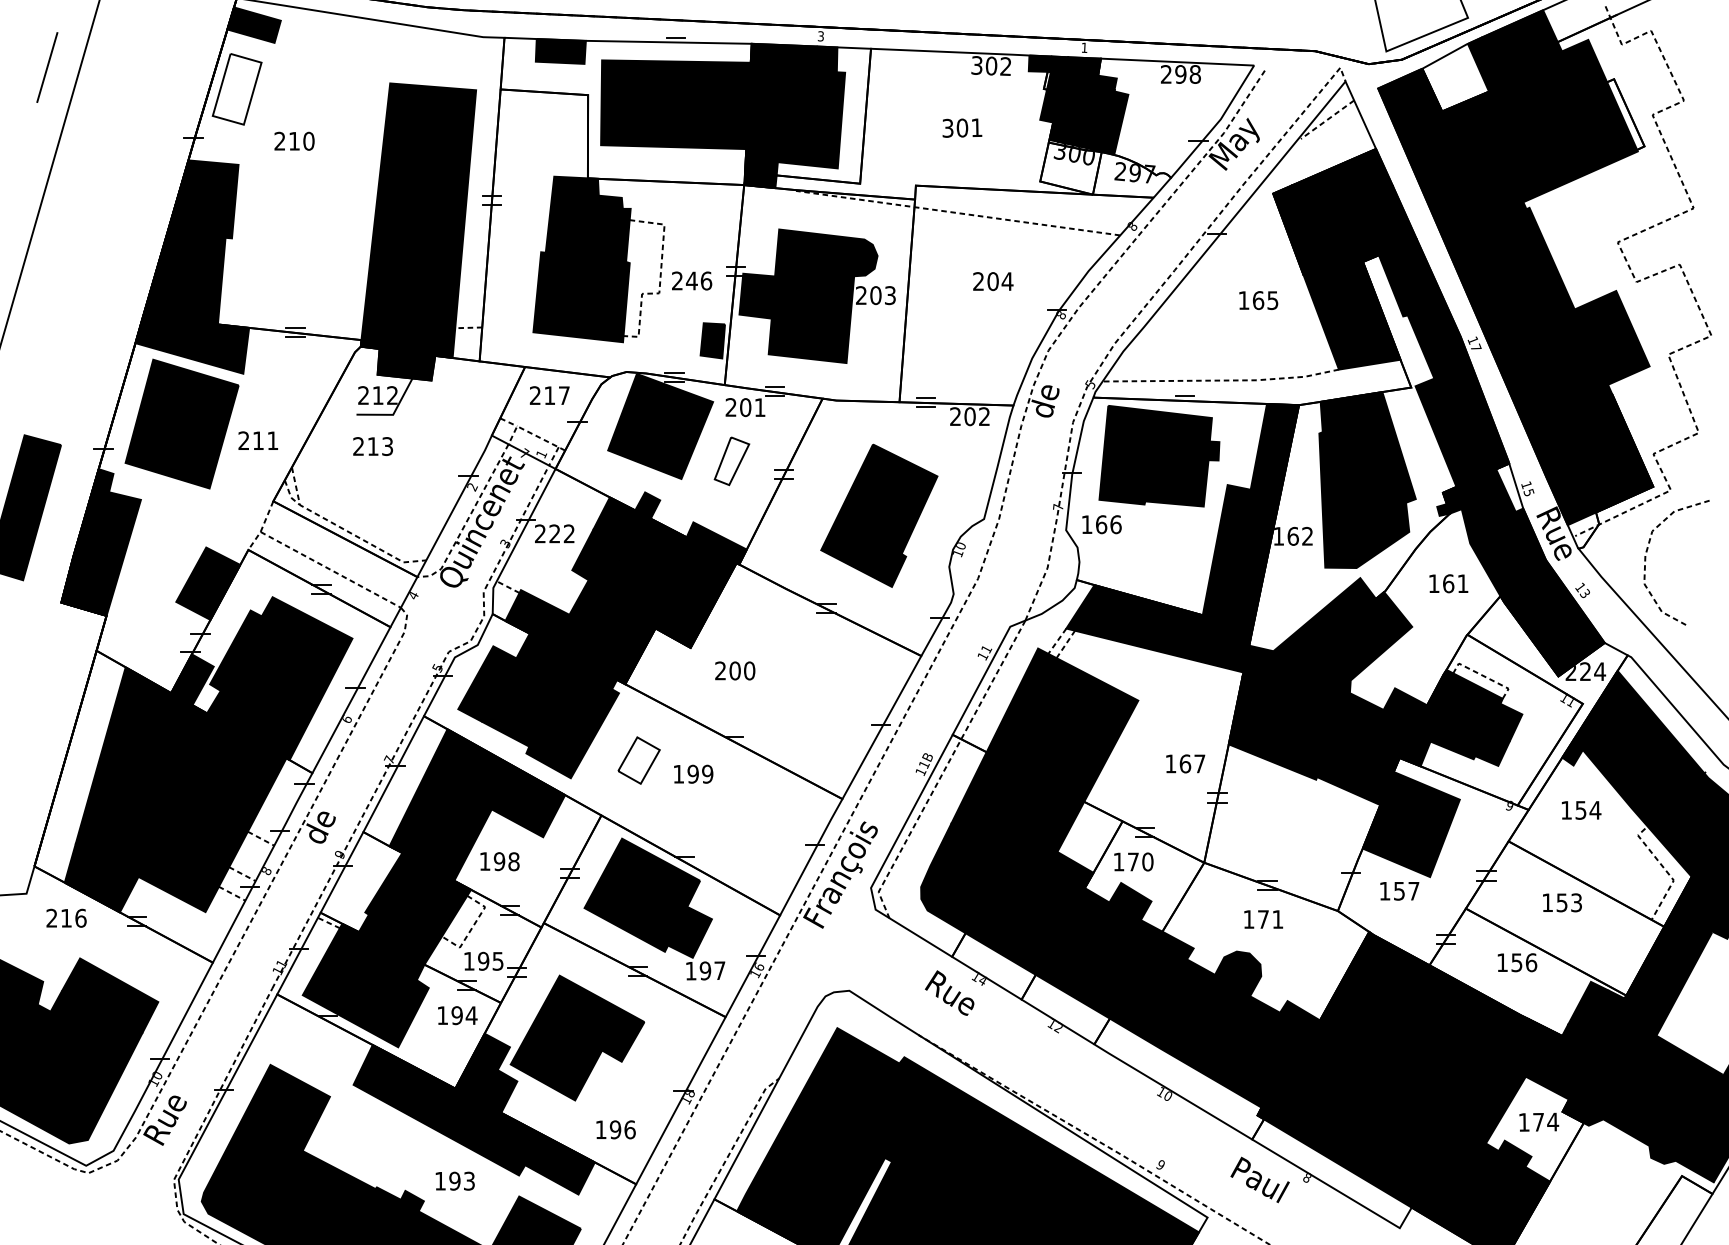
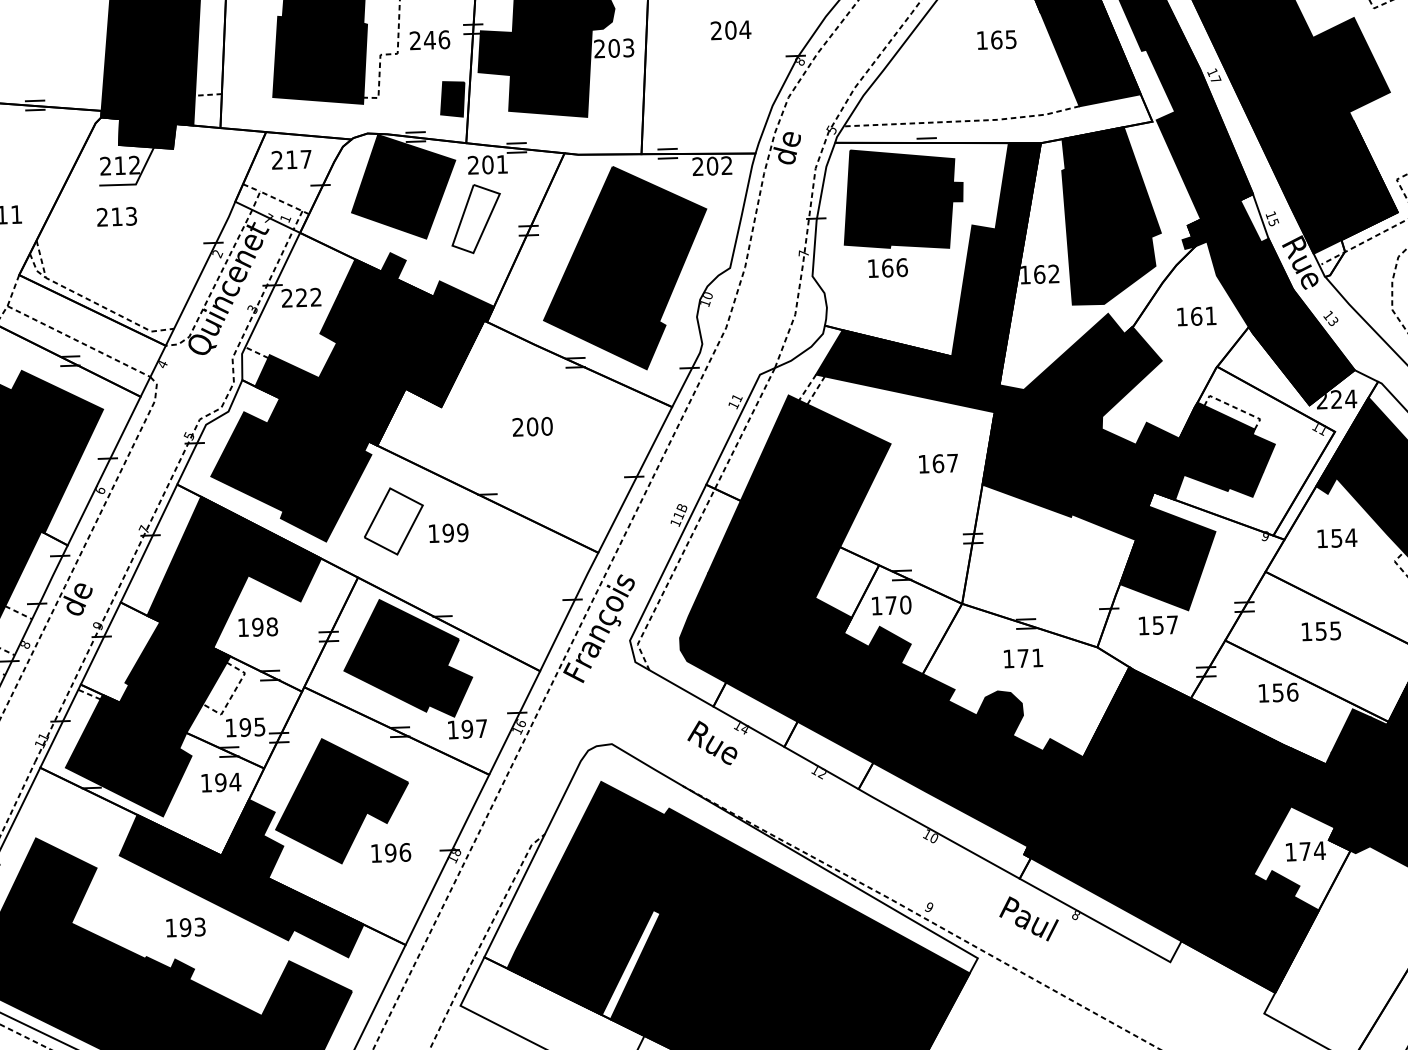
part: (731, 461) -> (475, 219), size x1.43
part: (879, 515) -> (625, 268), size x1.43
text: (1101, 524) -> (887, 267), moved
text: (735, 670) -> (532, 426), moved
part: (638, 760) -> (393, 521), size x1.43
text: (1185, 763) -> (938, 463), moved
text: (1576, 902) -> (1335, 630), 153 -> 155
text: (615, 1129) -> (390, 852), moved
text: (454, 1180) -> (185, 926), moved

